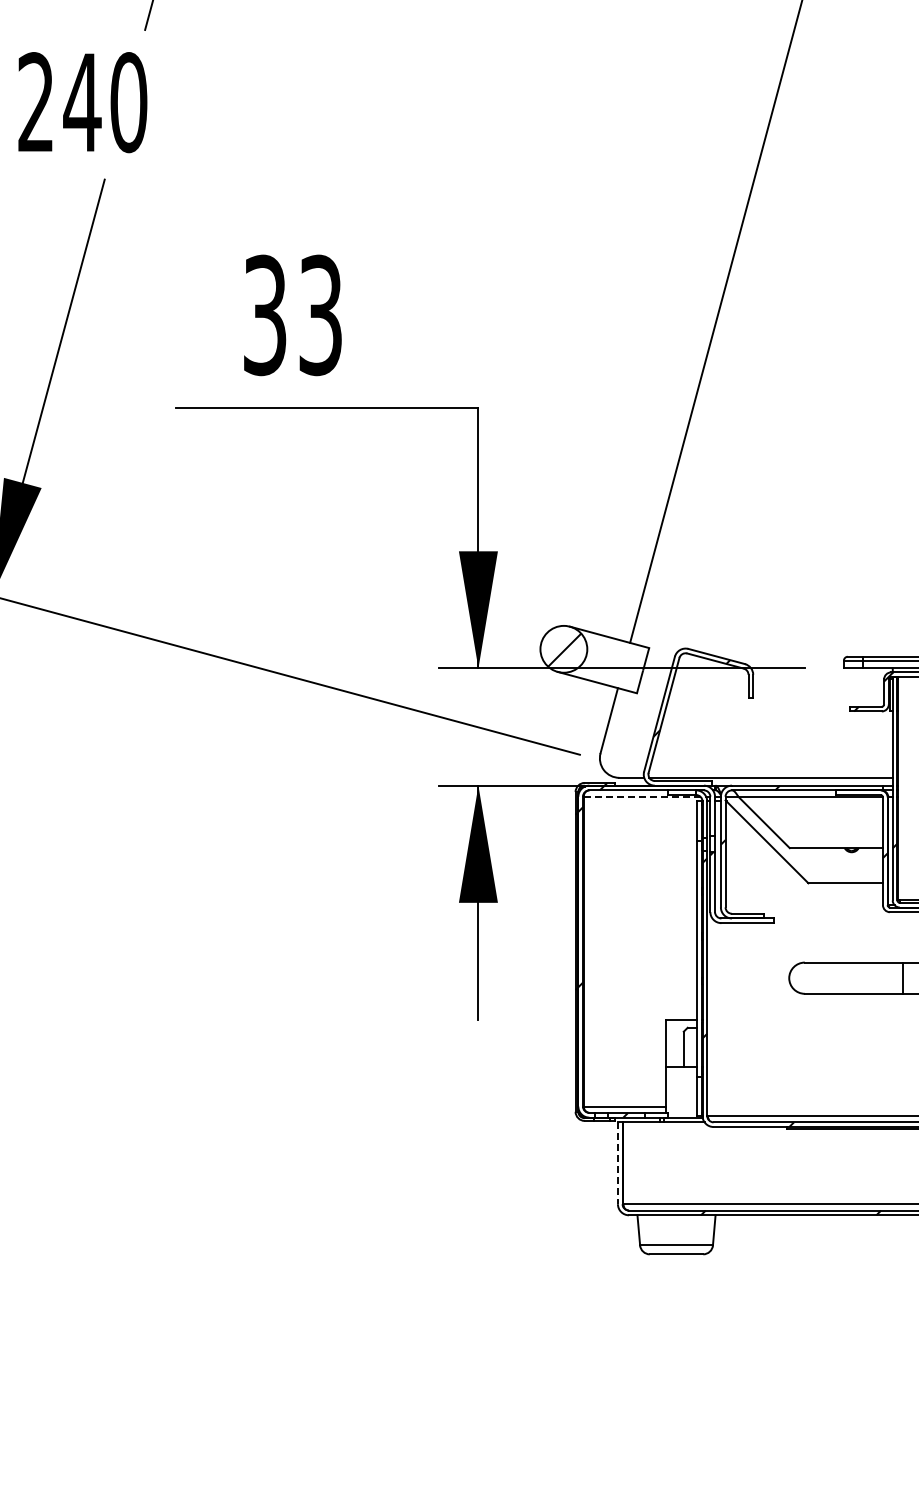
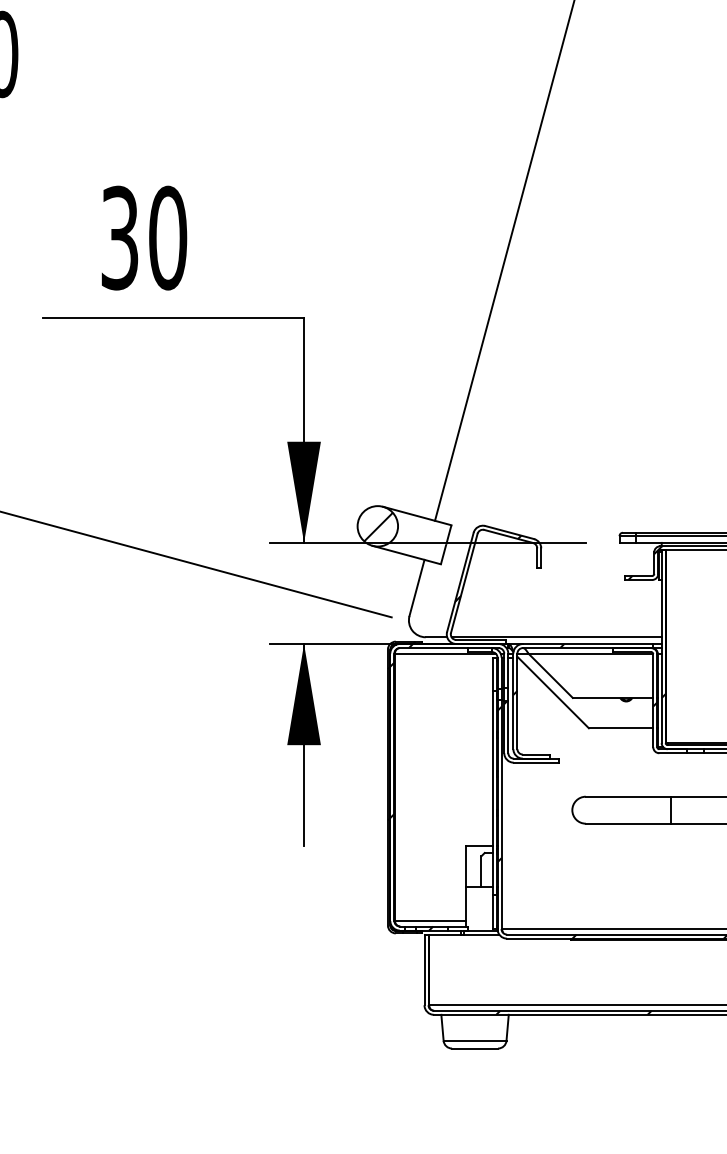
text: (320, 315) -> (167, 238), 33 -> 30
line: (642, 796) -> (445, 653), dashed -> solid
line: (617, 1163) -> (424, 970), dashed -> solid

